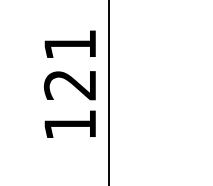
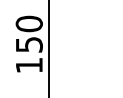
text: (68, 63) -> (28, 33), 121 -> 150

